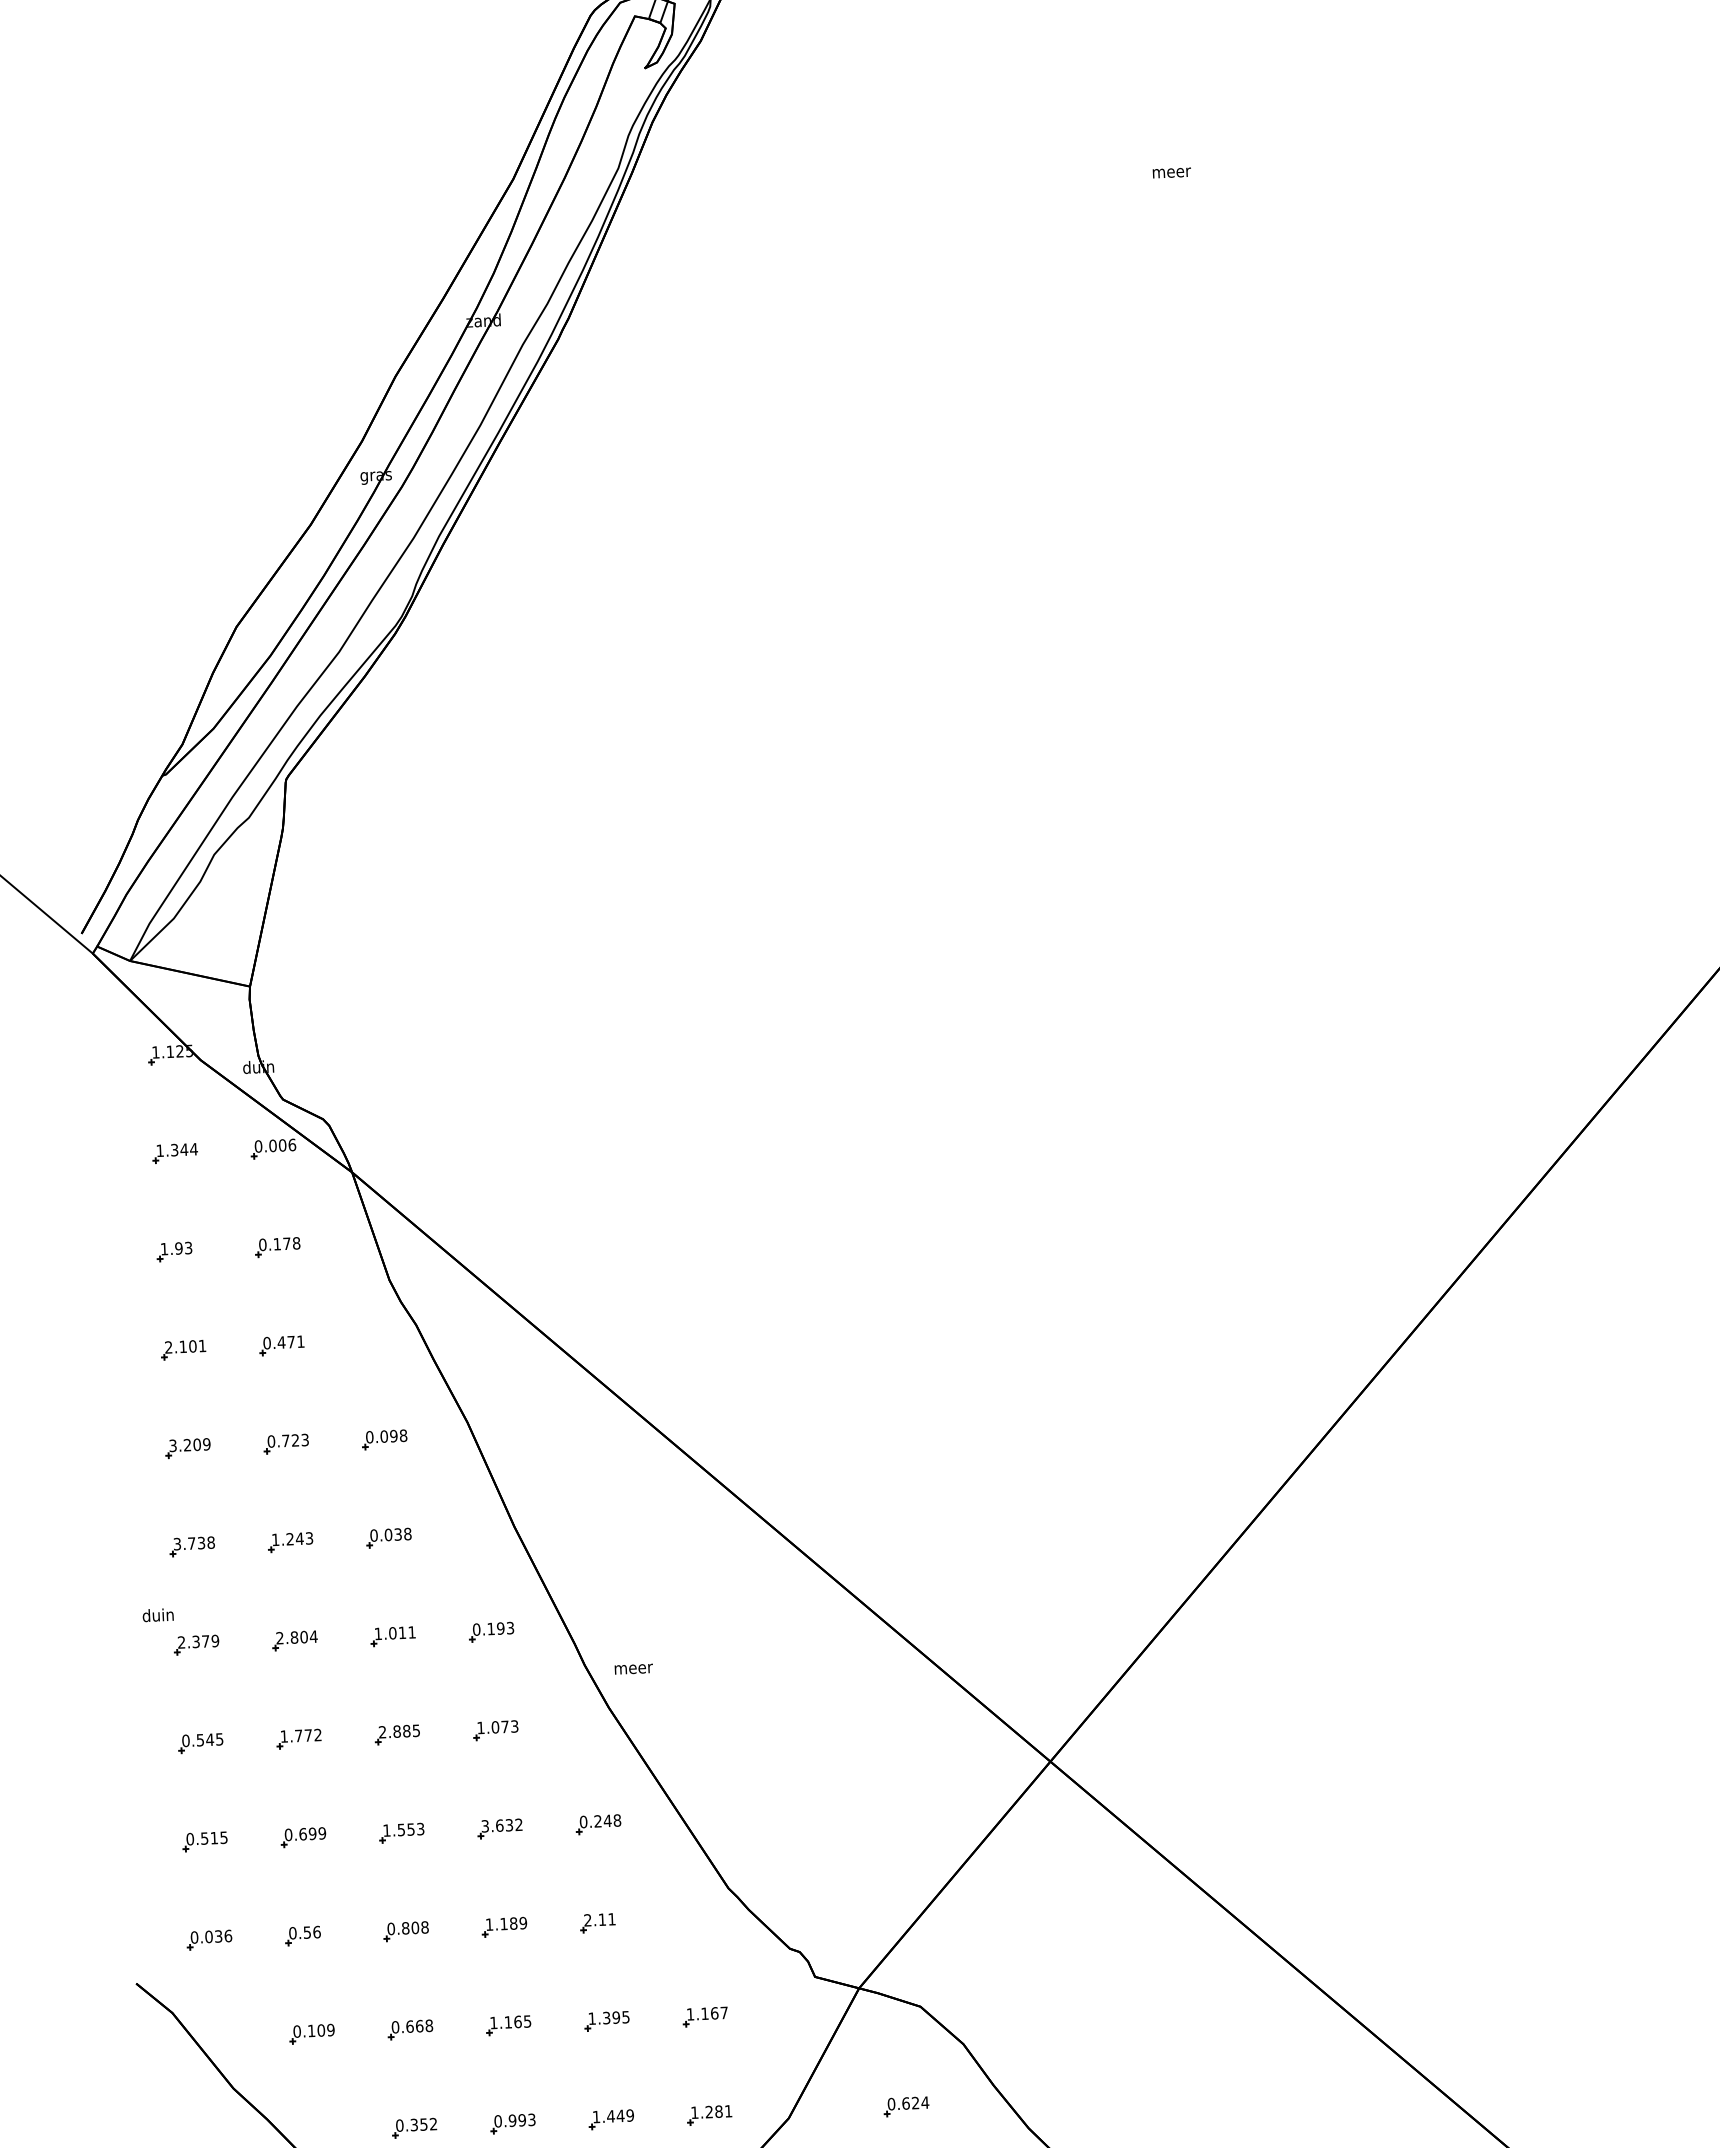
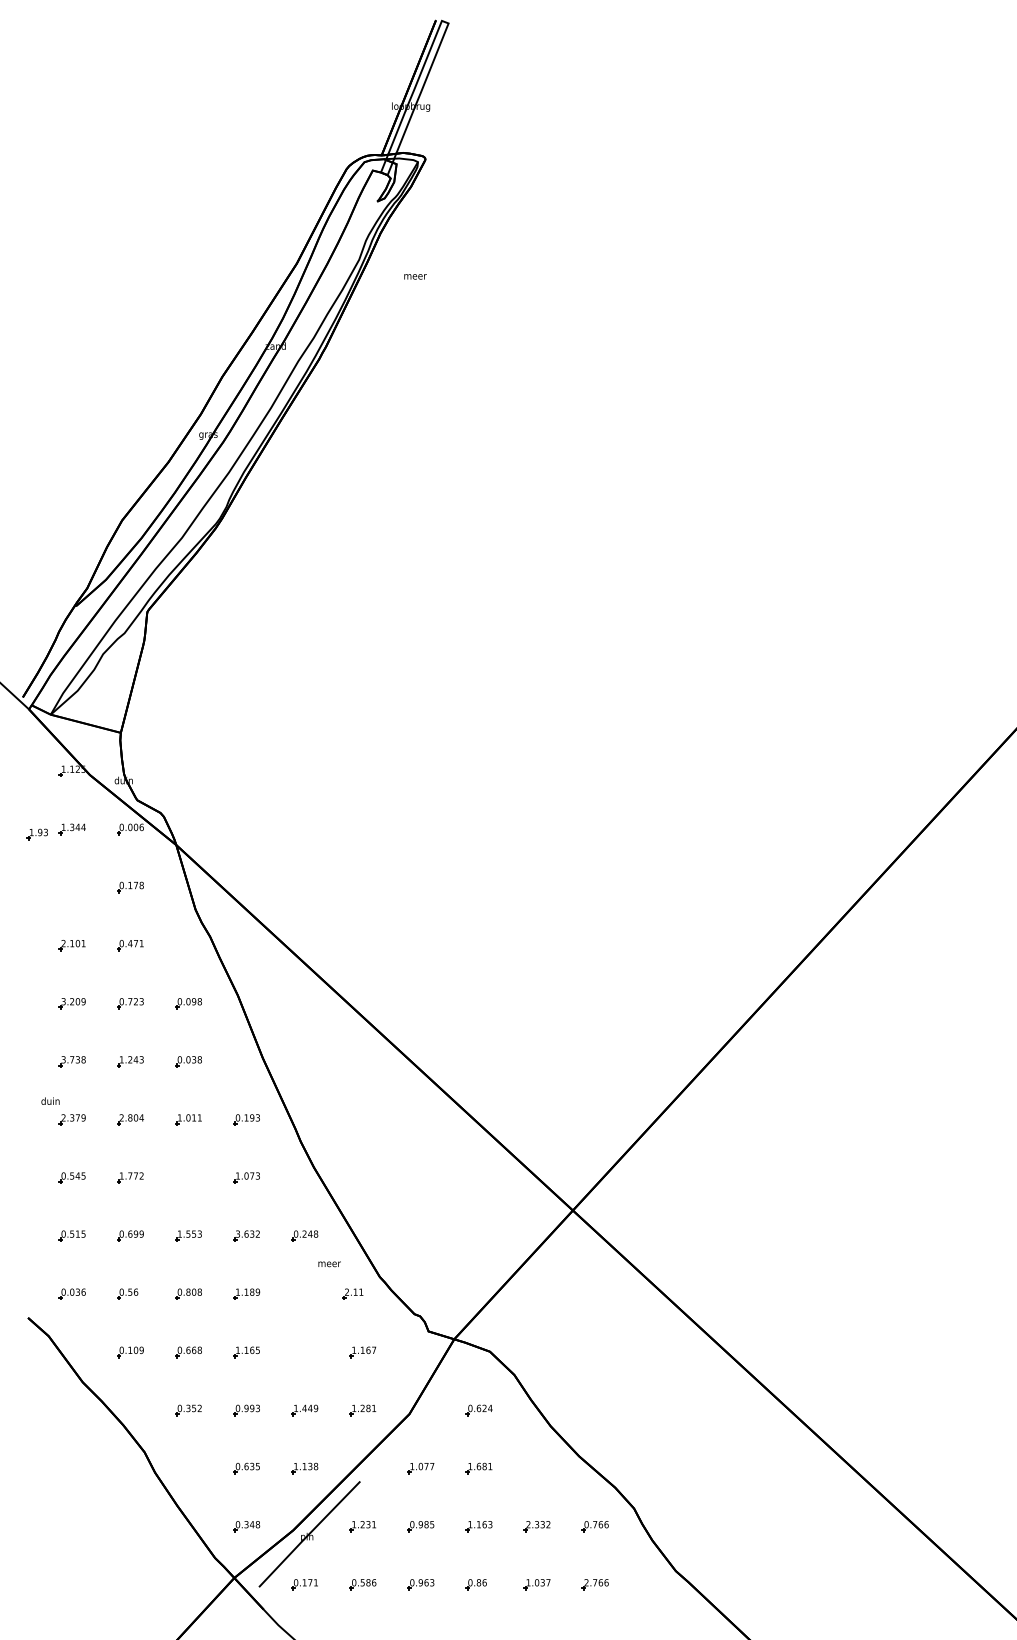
text: (1171, 172) -> (415, 276), moved
part: (172, 1252) -> (36, 834), moved
text: (633, 1669) -> (329, 1264), moved
part: (397, 1734) -> (188, 1177), removed
part: (597, 1922) -> (352, 1293), moved
part: (606, 2021) -> (304, 1352), removed

